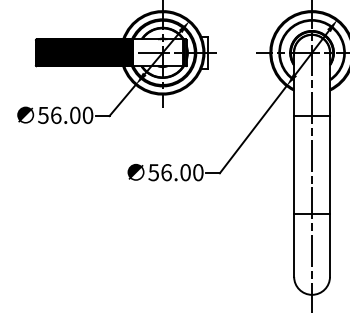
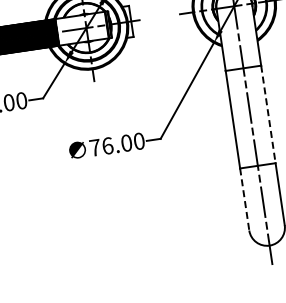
line: (329, 165) -> (267, 115), solid -> dashed
text: (153, 172) -> (94, 147), 56.00 -> 76.00
line: (294, 246) -> (245, 200), solid -> dashed

